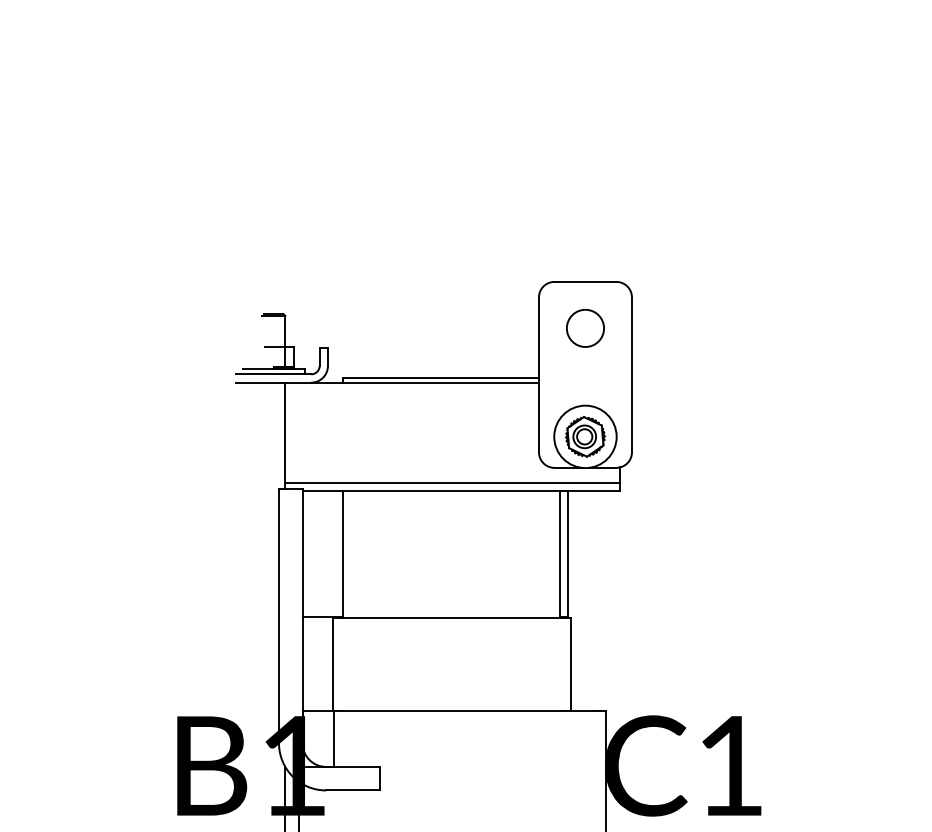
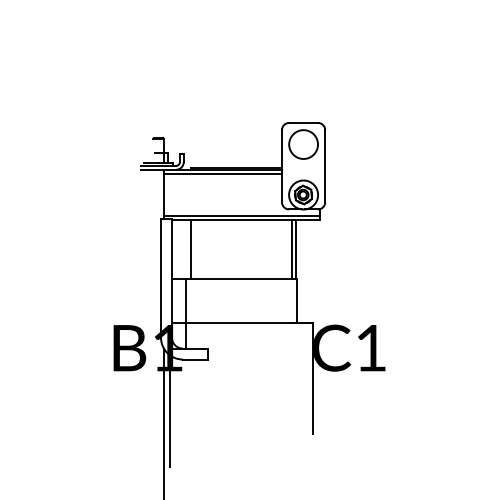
circle: (585, 328) -> (303, 144), size x1.67
line: (411, 390) -> (222, 173), added

